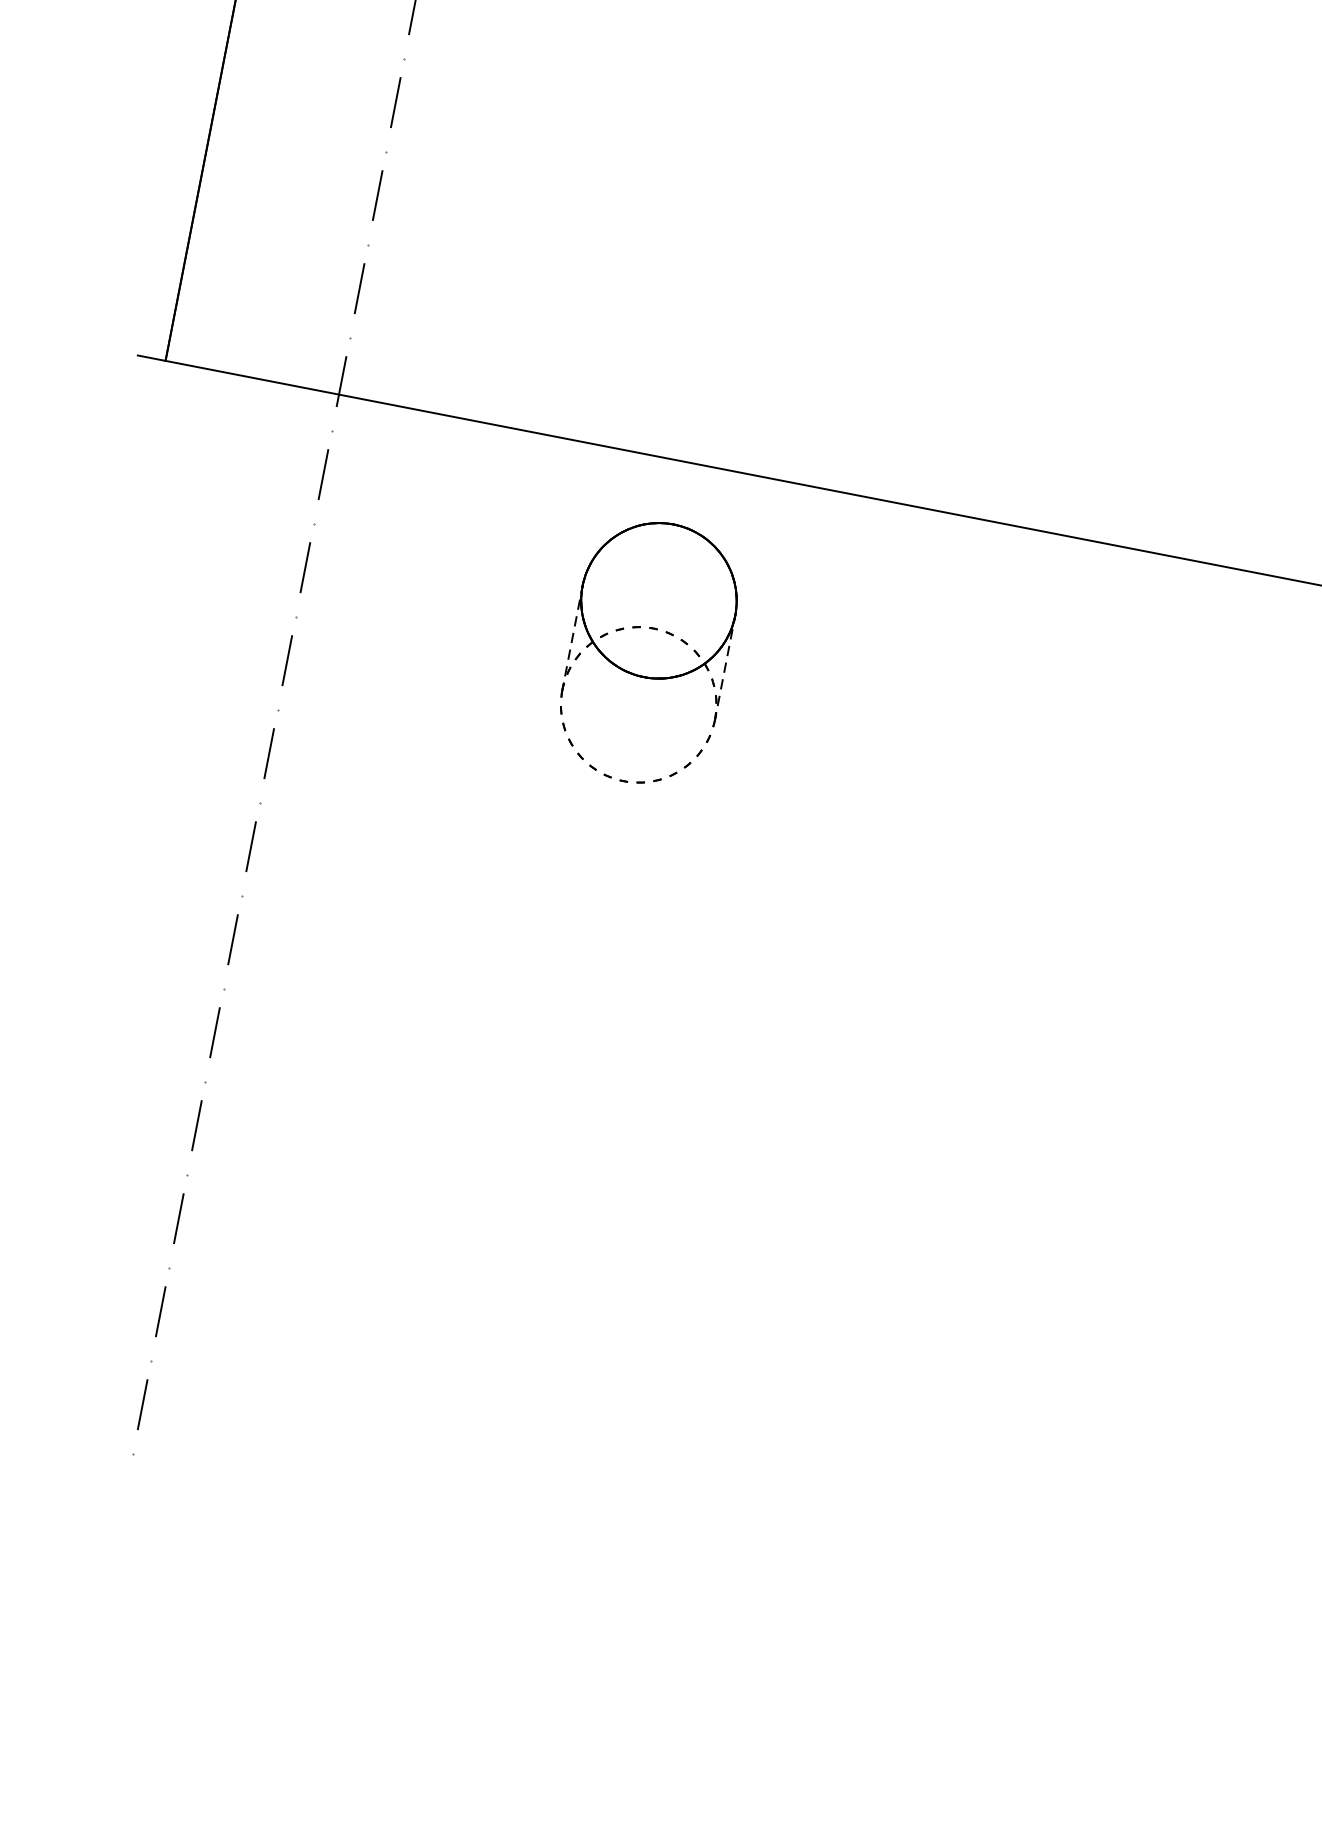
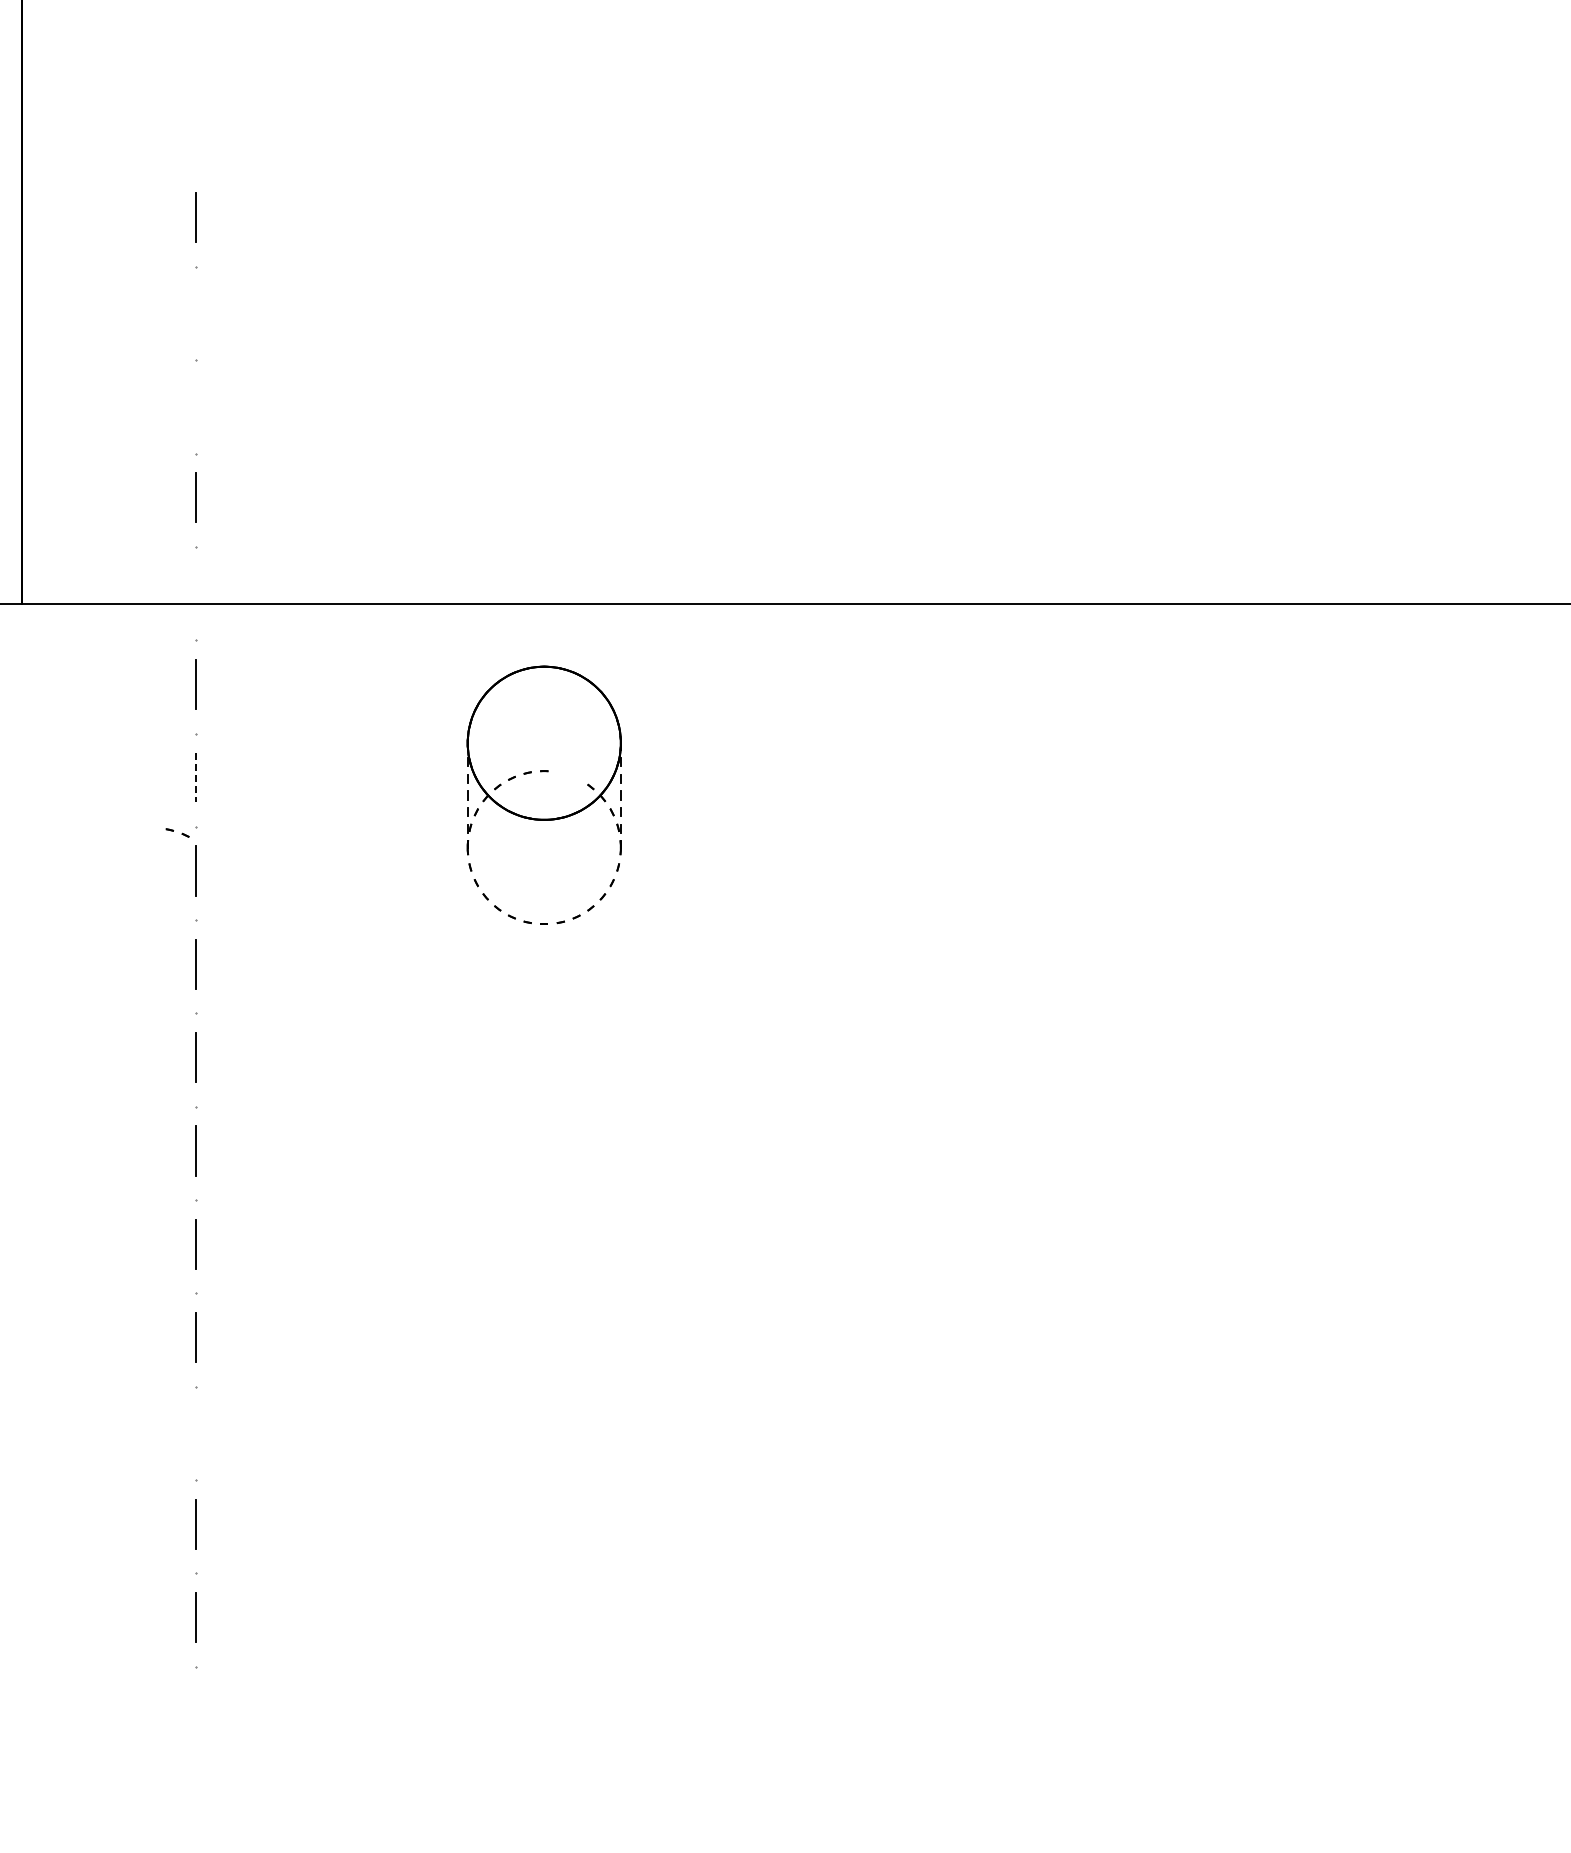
line: (396, 102) -> (196, 310), removed
line: (376, 195) -> (195, 404), removed
line: (341, 381) -> (196, 590), removed
line: (305, 567) -> (196, 777), solid -> dashed
part: (676, 637) -> (177, 832), moved
line: (179, 1218) -> (196, 1430), removed

